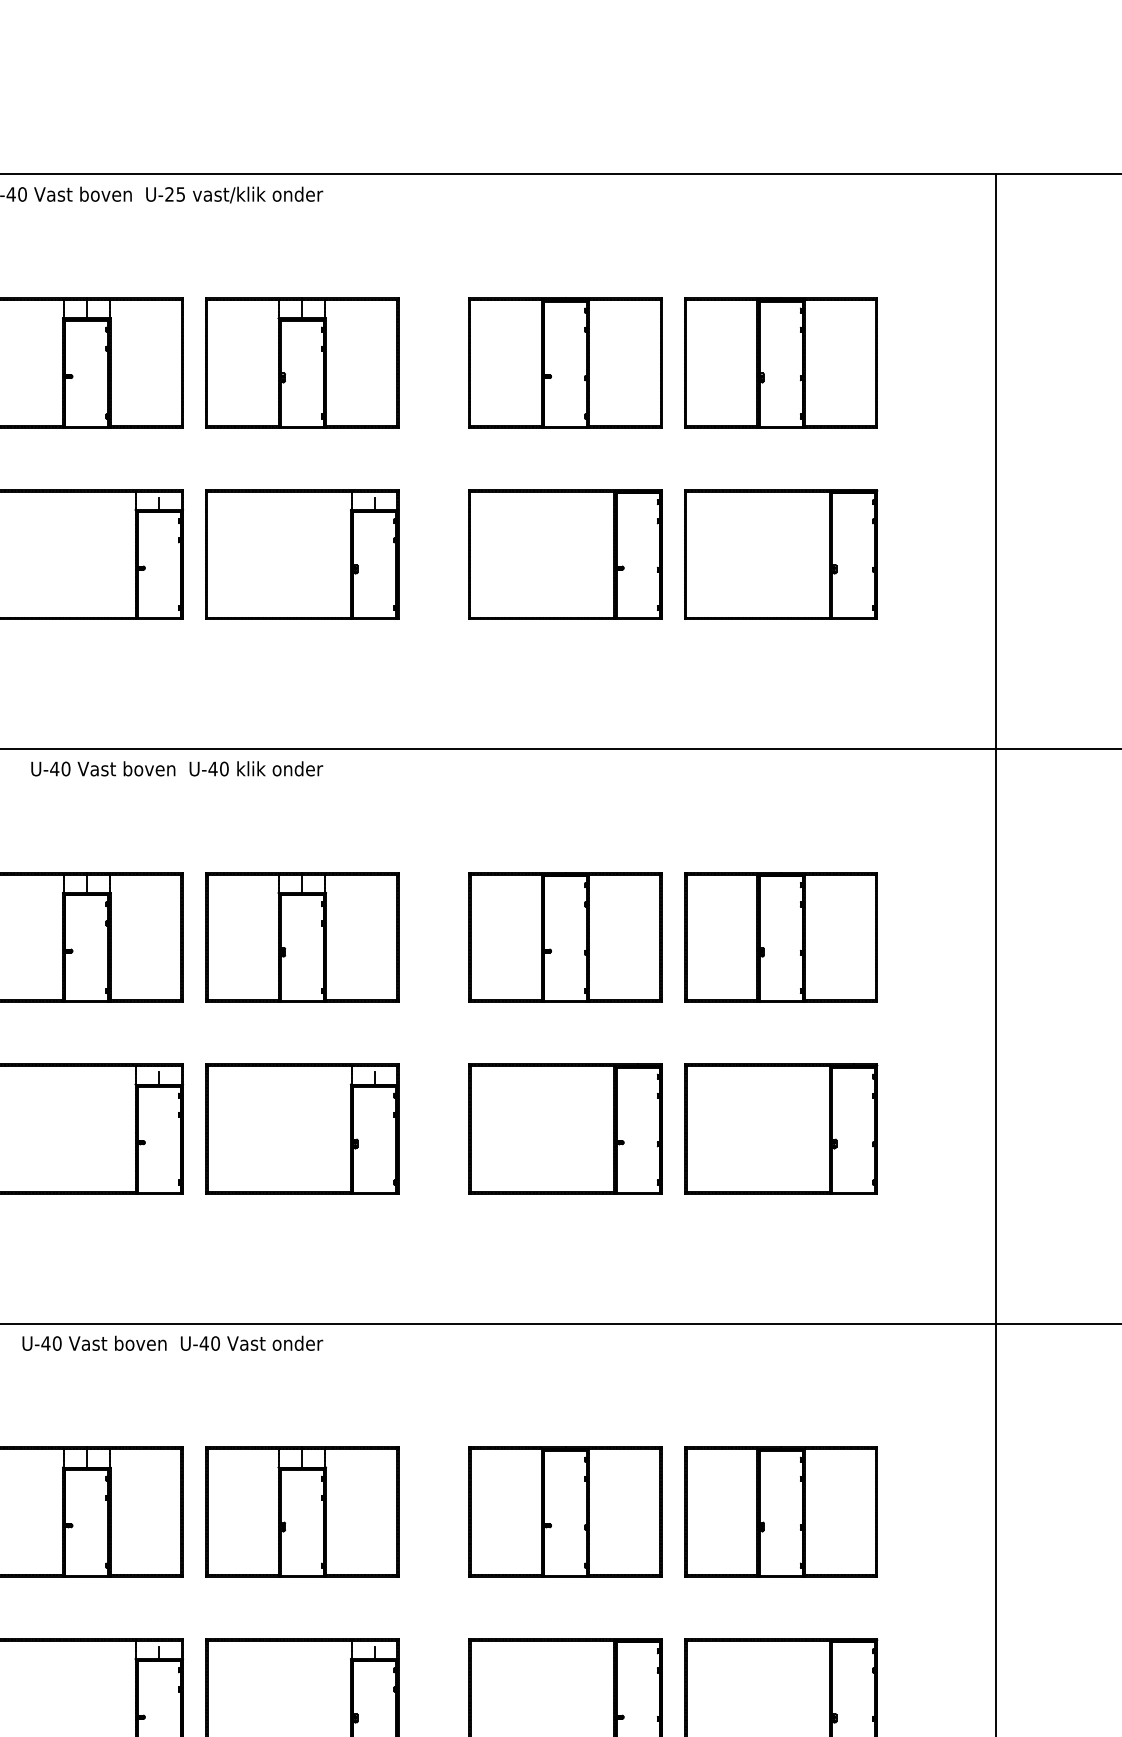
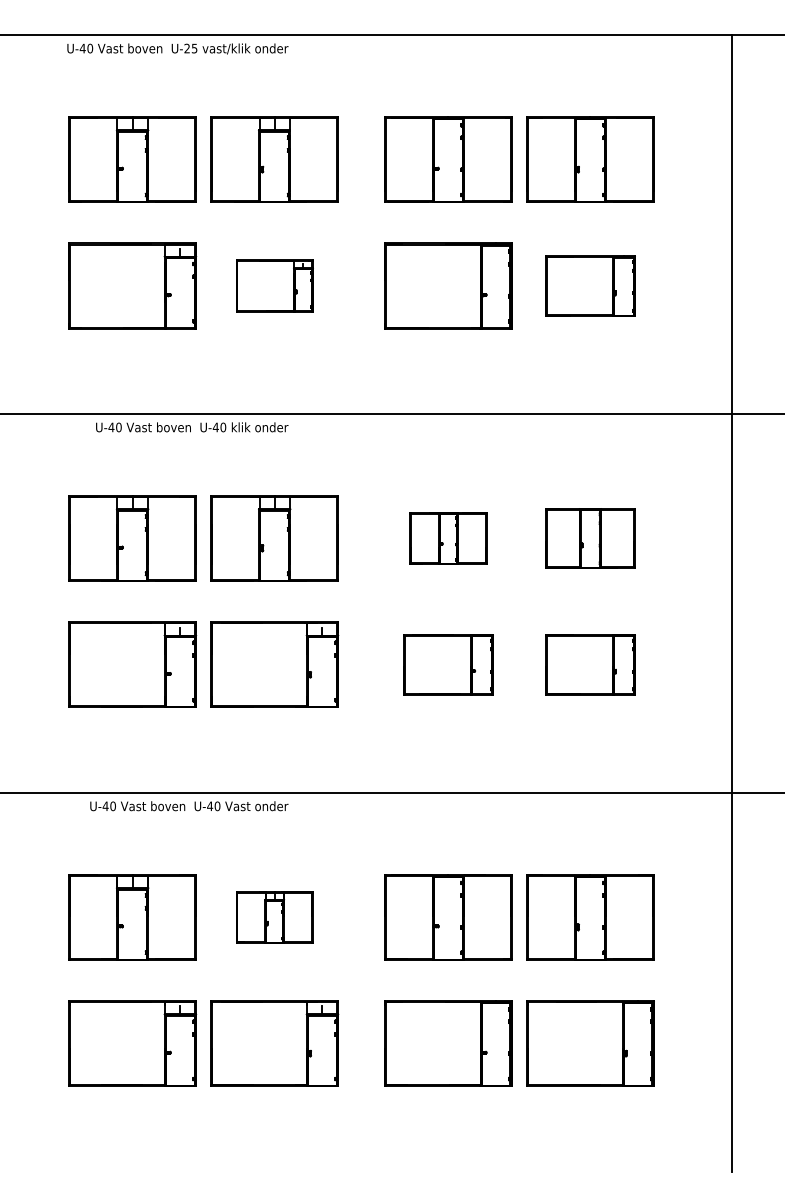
part: (301, 553) -> (274, 285), size x0.6
part: (781, 553) -> (590, 285), size x0.7
part: (565, 937) -> (448, 538), size x0.6
part: (781, 937) -> (590, 538), size x0.7
part: (565, 1128) -> (448, 664), size x0.7
part: (781, 1128) -> (590, 664), size x0.7
part: (301, 1512) -> (274, 917), size x0.6

